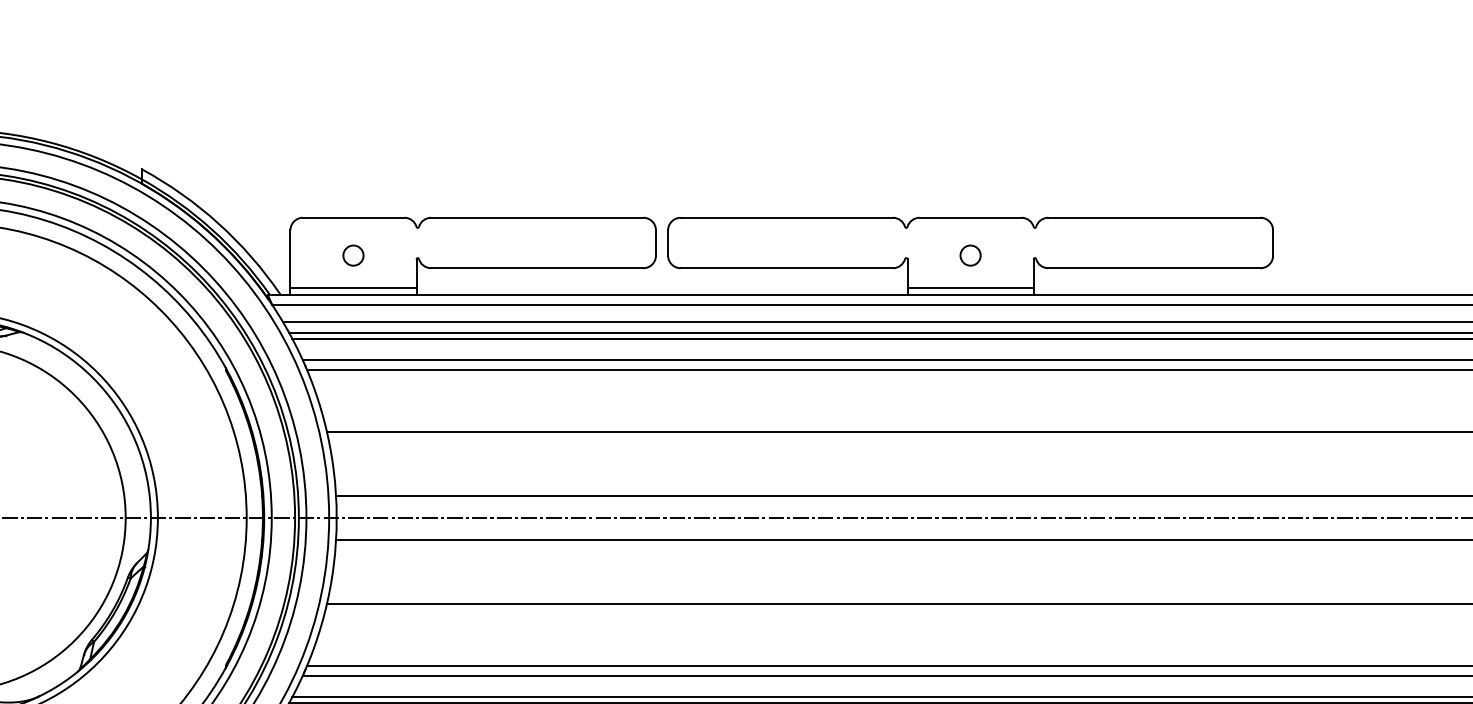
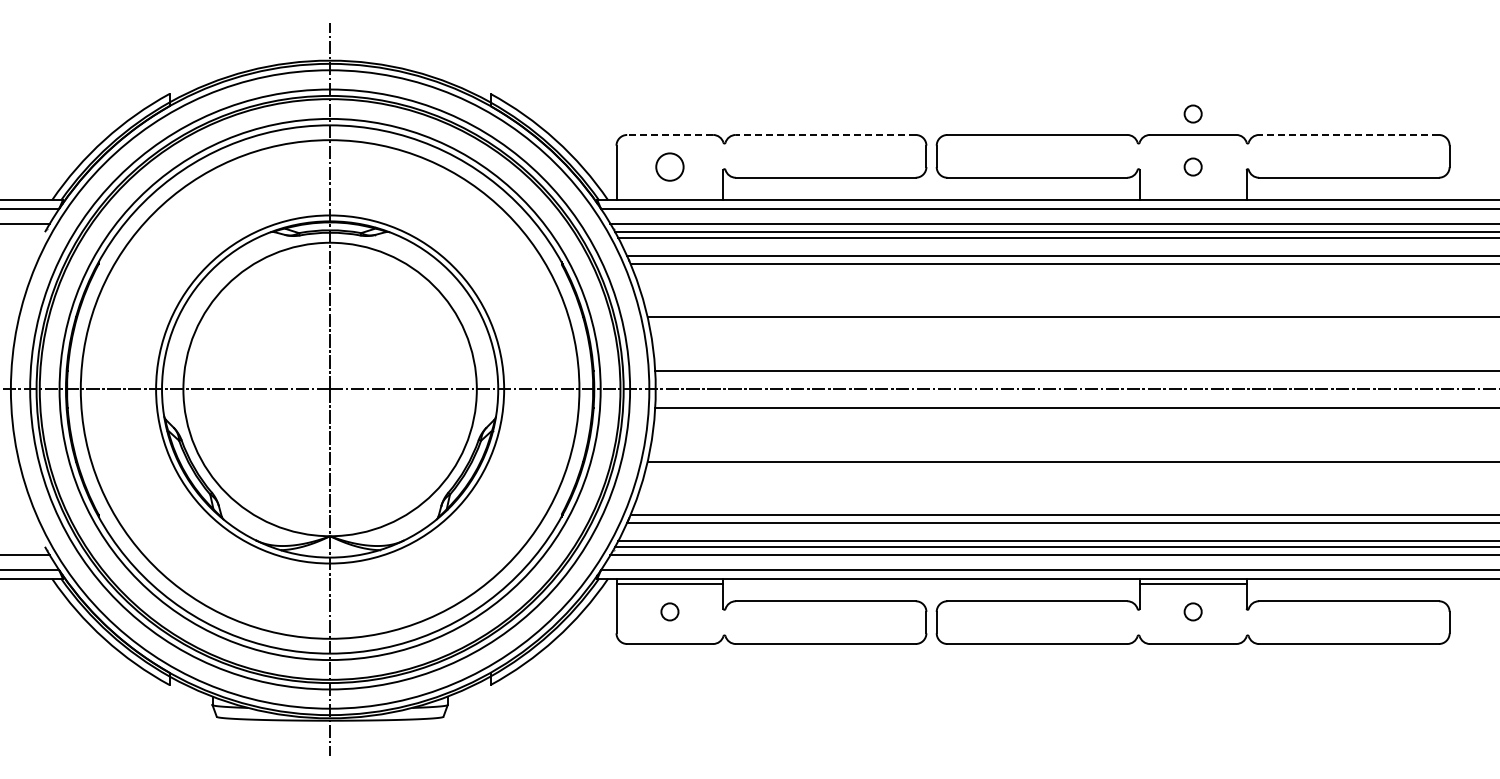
circle: (969, 192) -> (1192, 113), added
line: (352, 217) -> (669, 134), solid -> dashed
line: (536, 217) -> (825, 134), solid -> dashed
line: (1153, 217) -> (1348, 134), solid -> dashed
circle: (352, 254) -> (669, 166), size x1.6
line: (352, 287) -> (669, 194), removed
line: (969, 287) -> (1192, 194), removed

